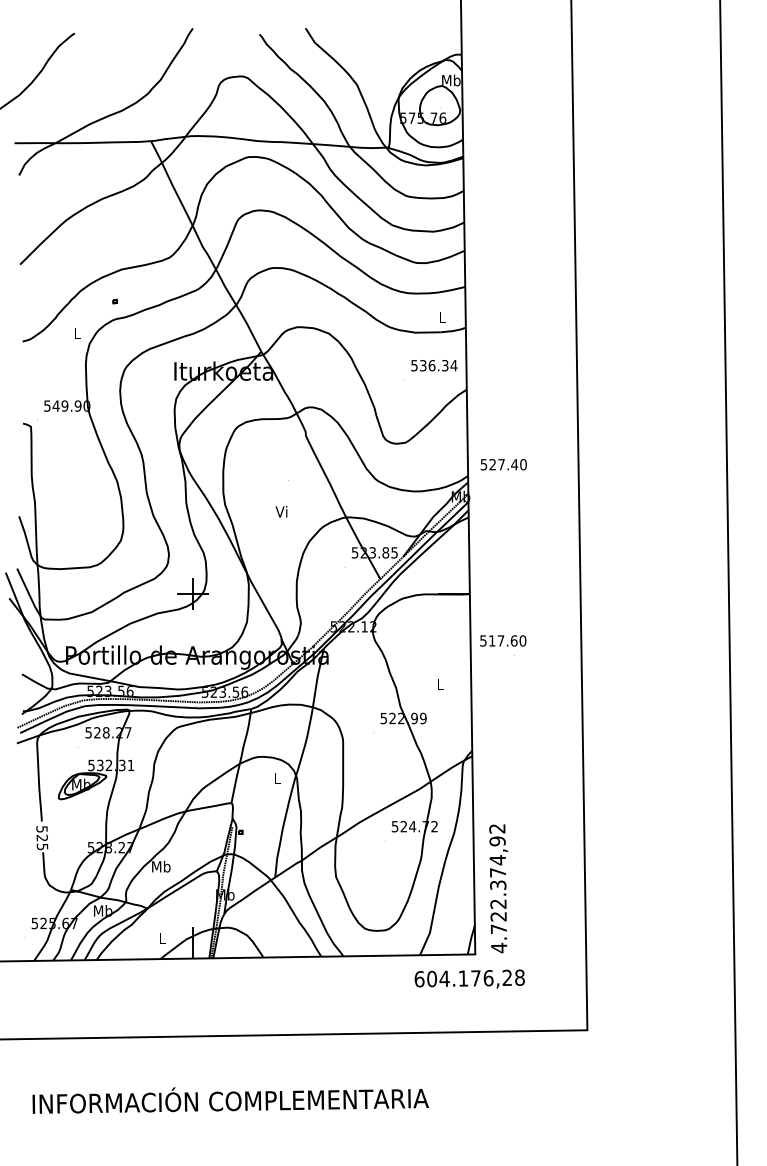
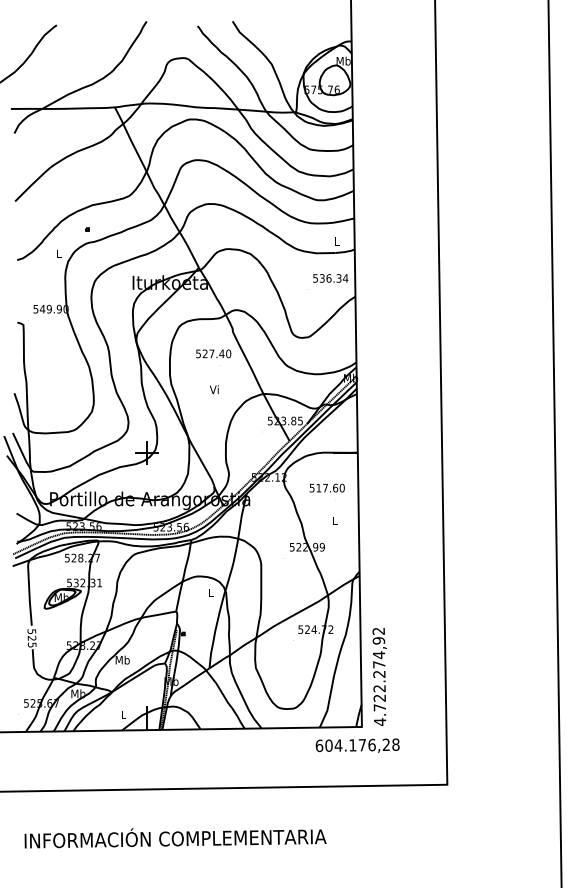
text: (503, 464) -> (213, 353), moved
text: (502, 645) -> (326, 491), moved
text: (498, 884) -> (379, 673), 4.722.374,92 -> 4.722.274,92

